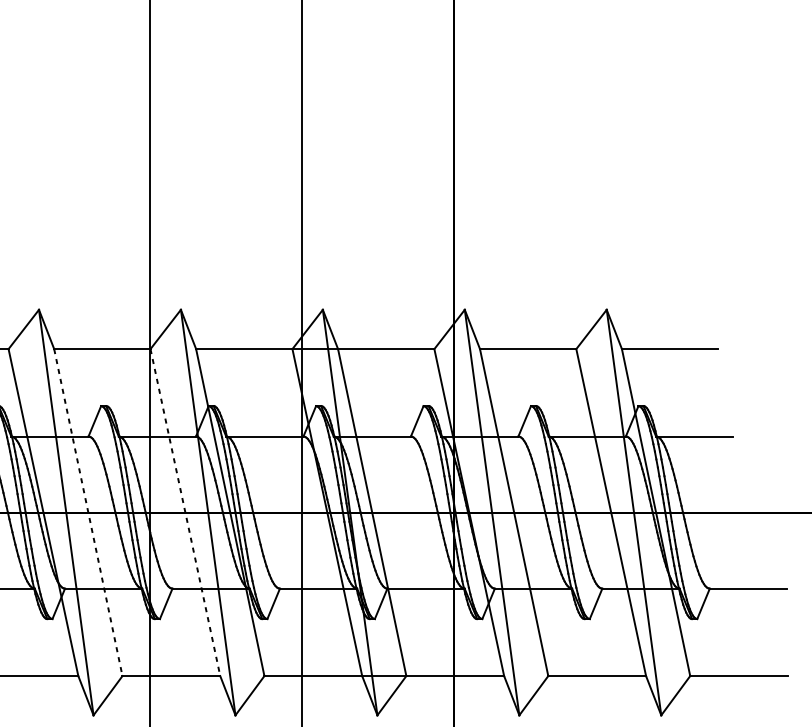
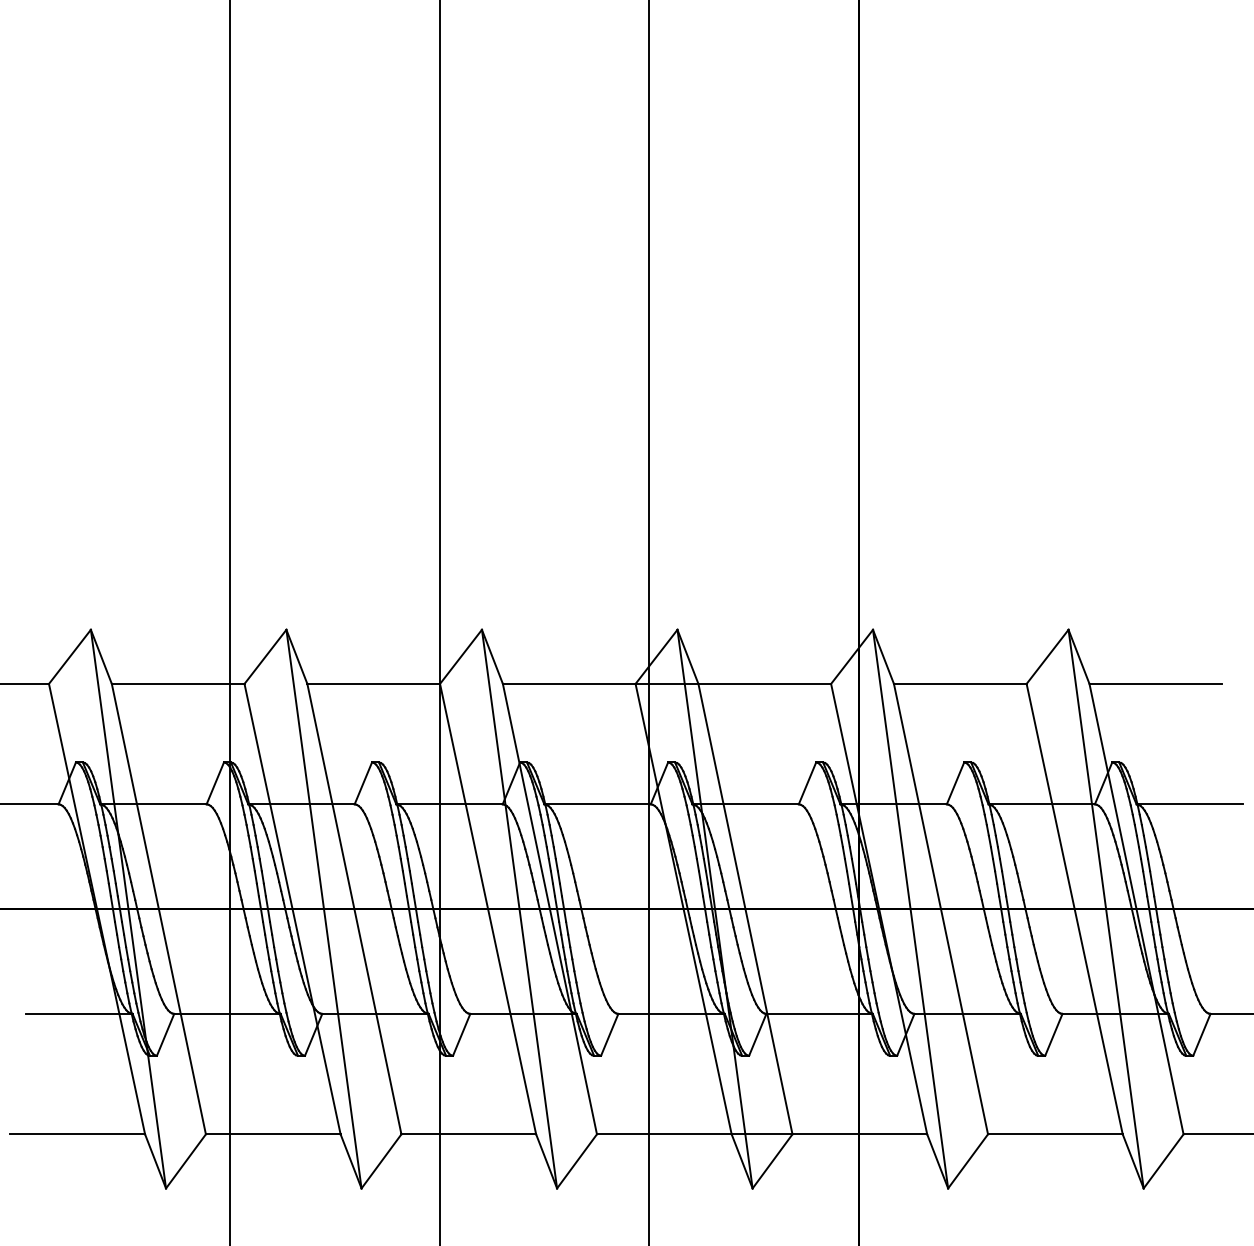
line: (88, 512) -> (354, 909), dashed -> solid
line: (185, 512) -> (488, 909), dashed -> solid

